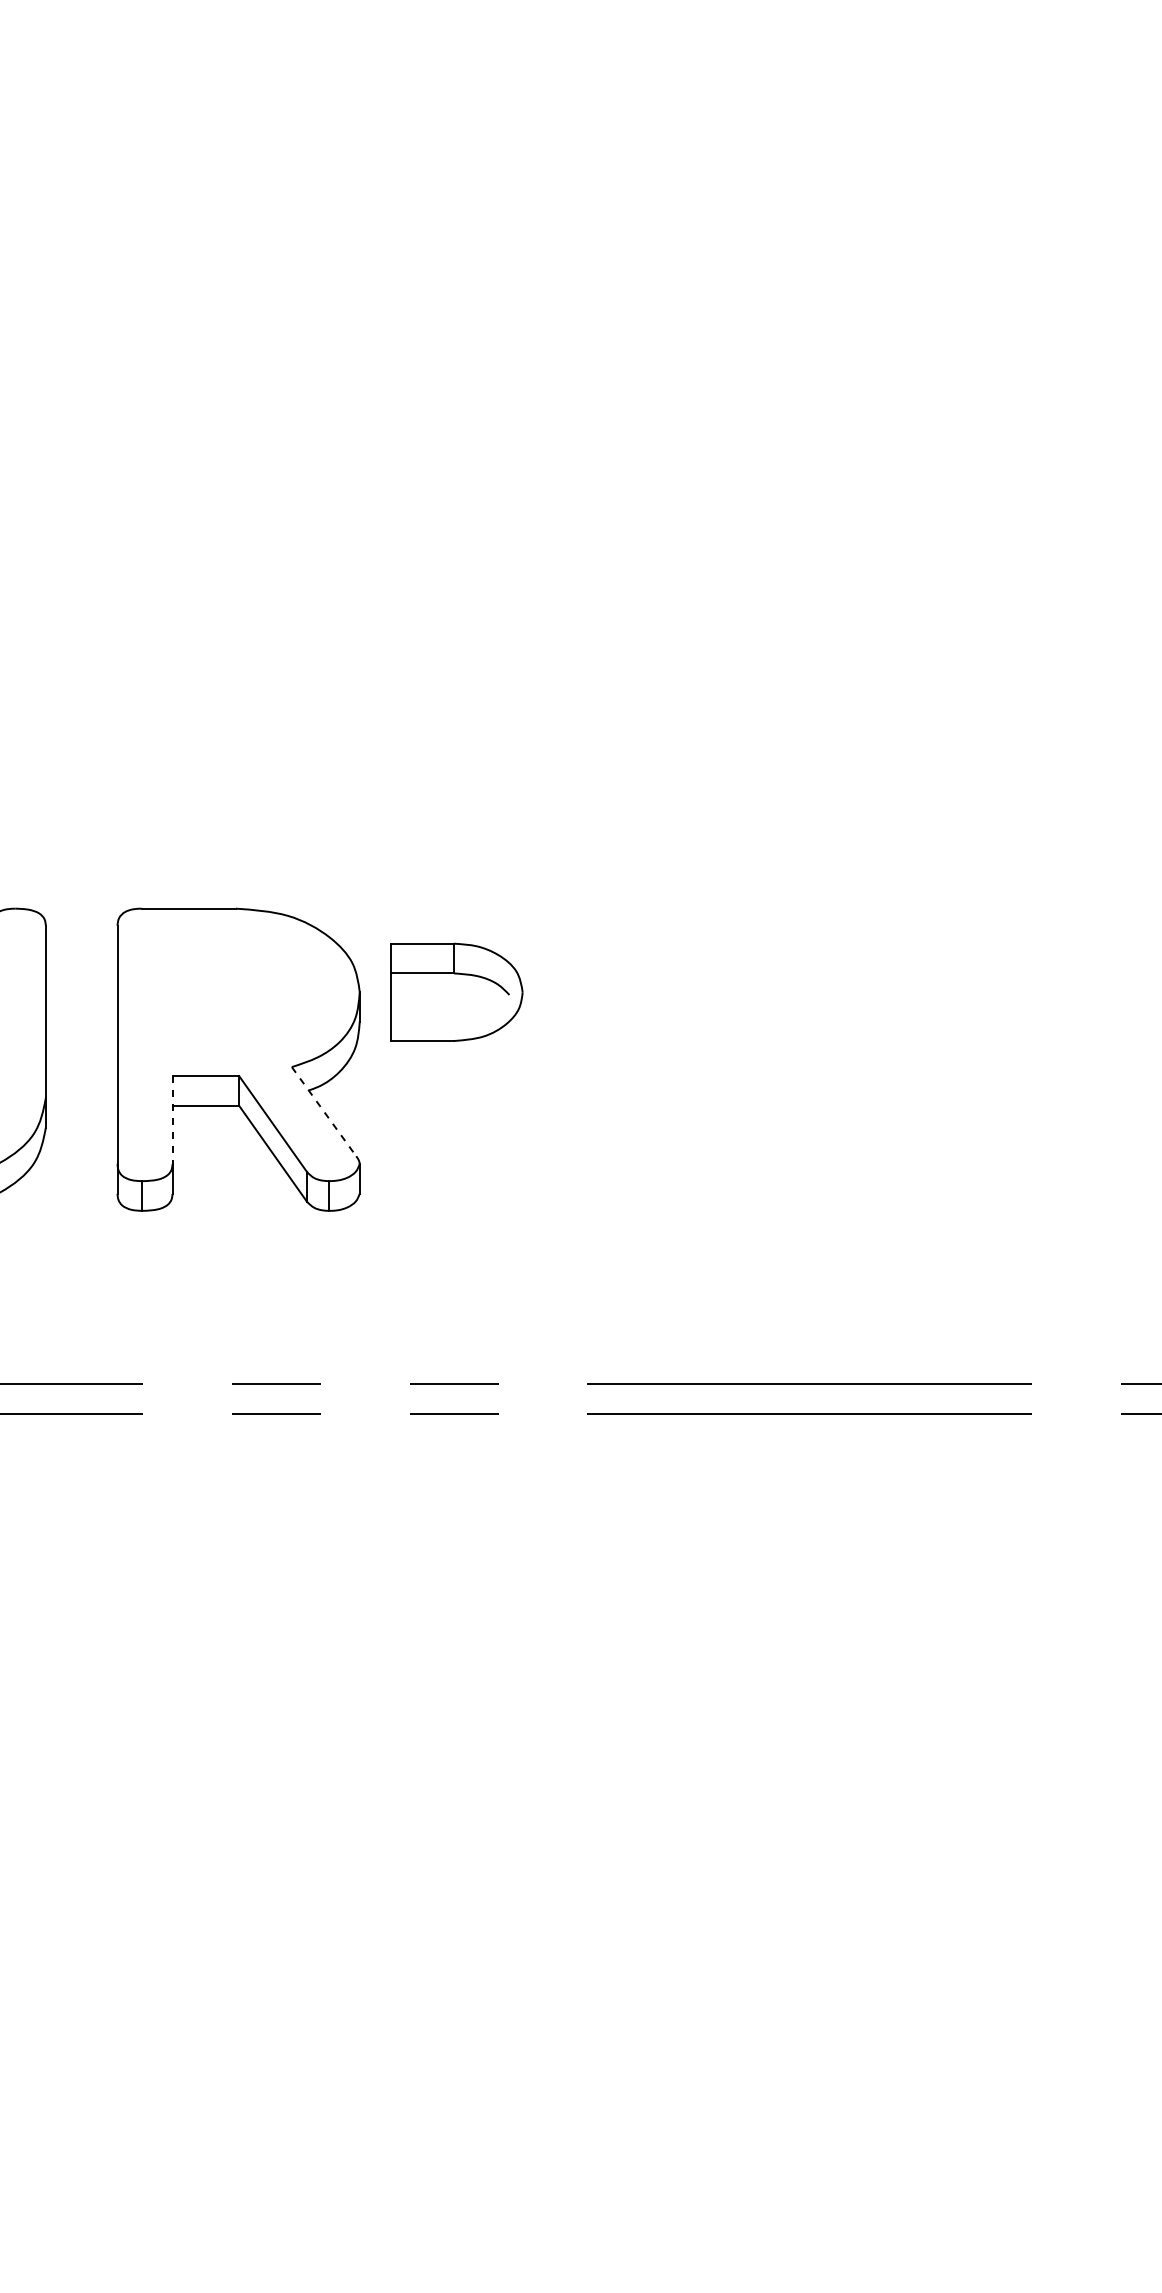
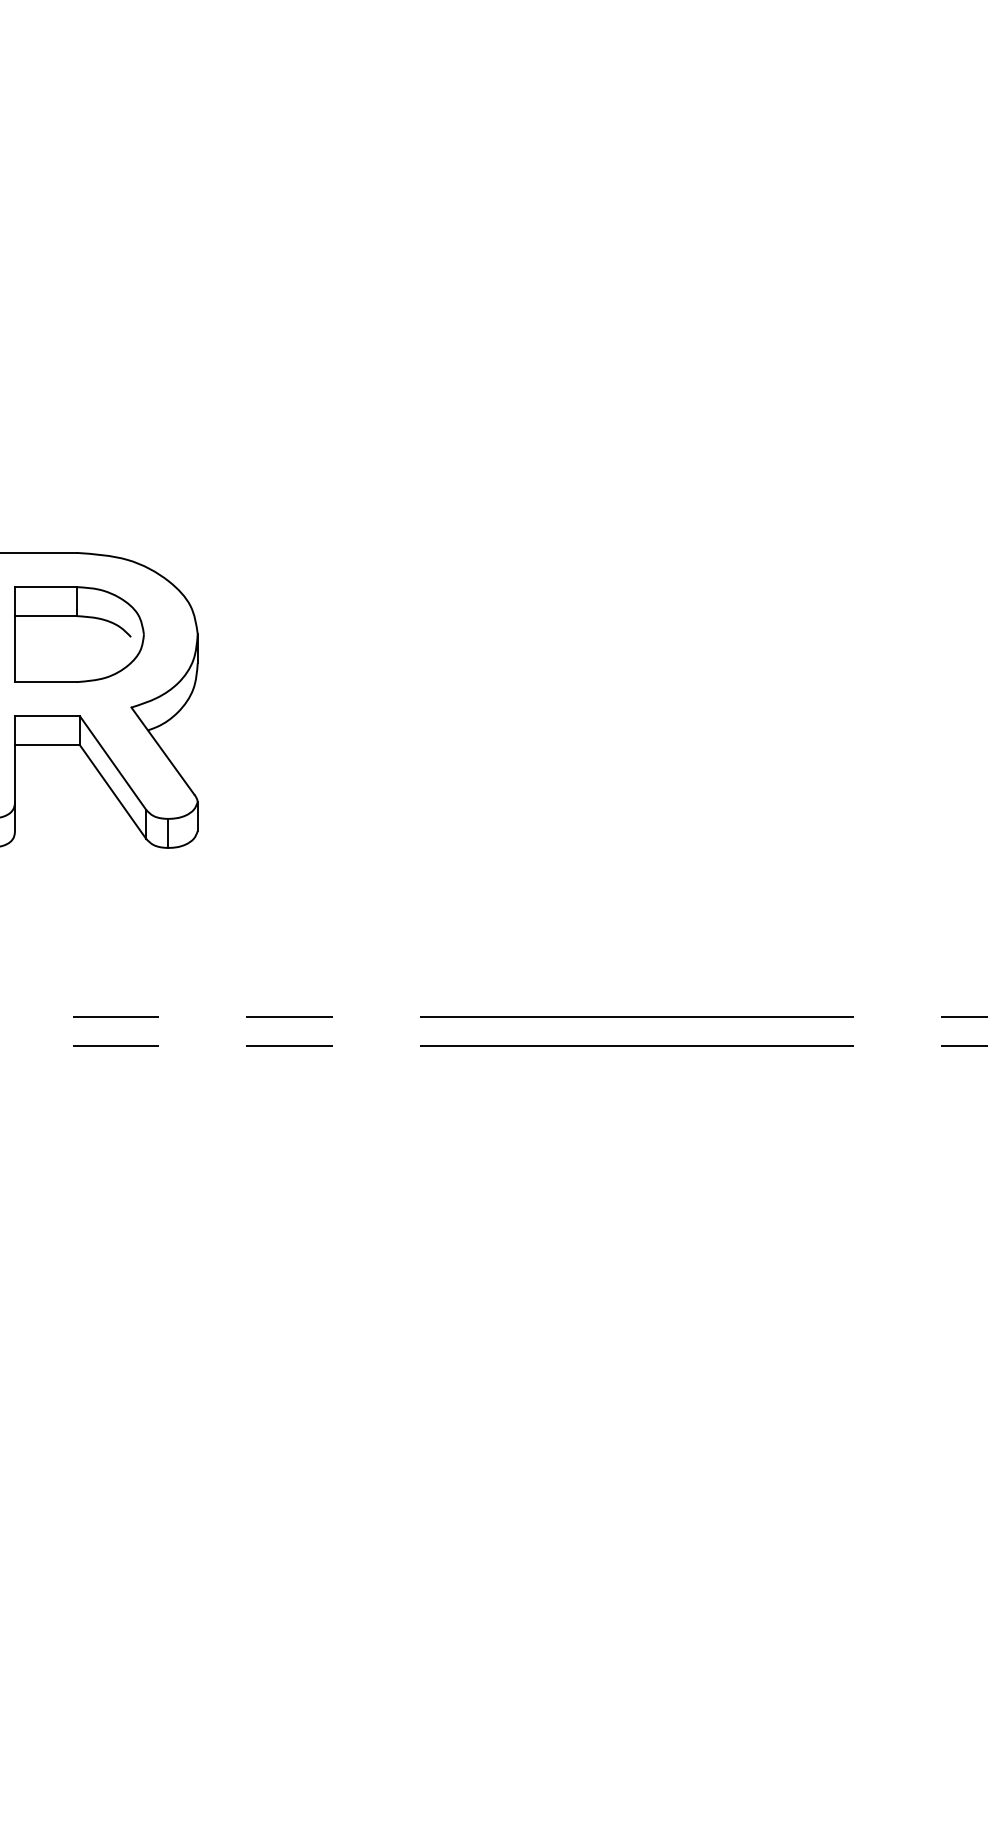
part: (456, 991) -> (79, 633), moved
line: (324, 1111) -> (163, 750), dashed -> solid
line: (172, 1120) -> (14, 759), dashed -> solid

